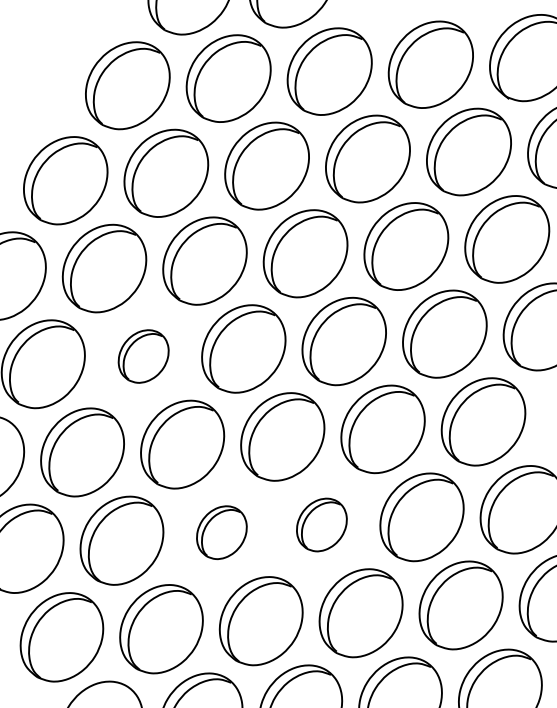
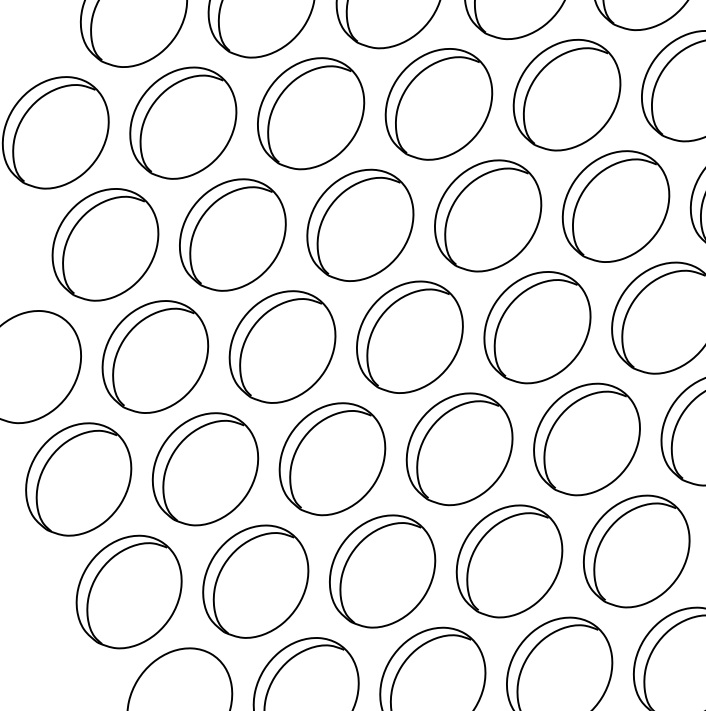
part: (143, 356) -> (232, 234), size x1.67
part: (321, 524) -> (459, 448), size x1.67
part: (221, 532) -> (332, 458), size x1.67

